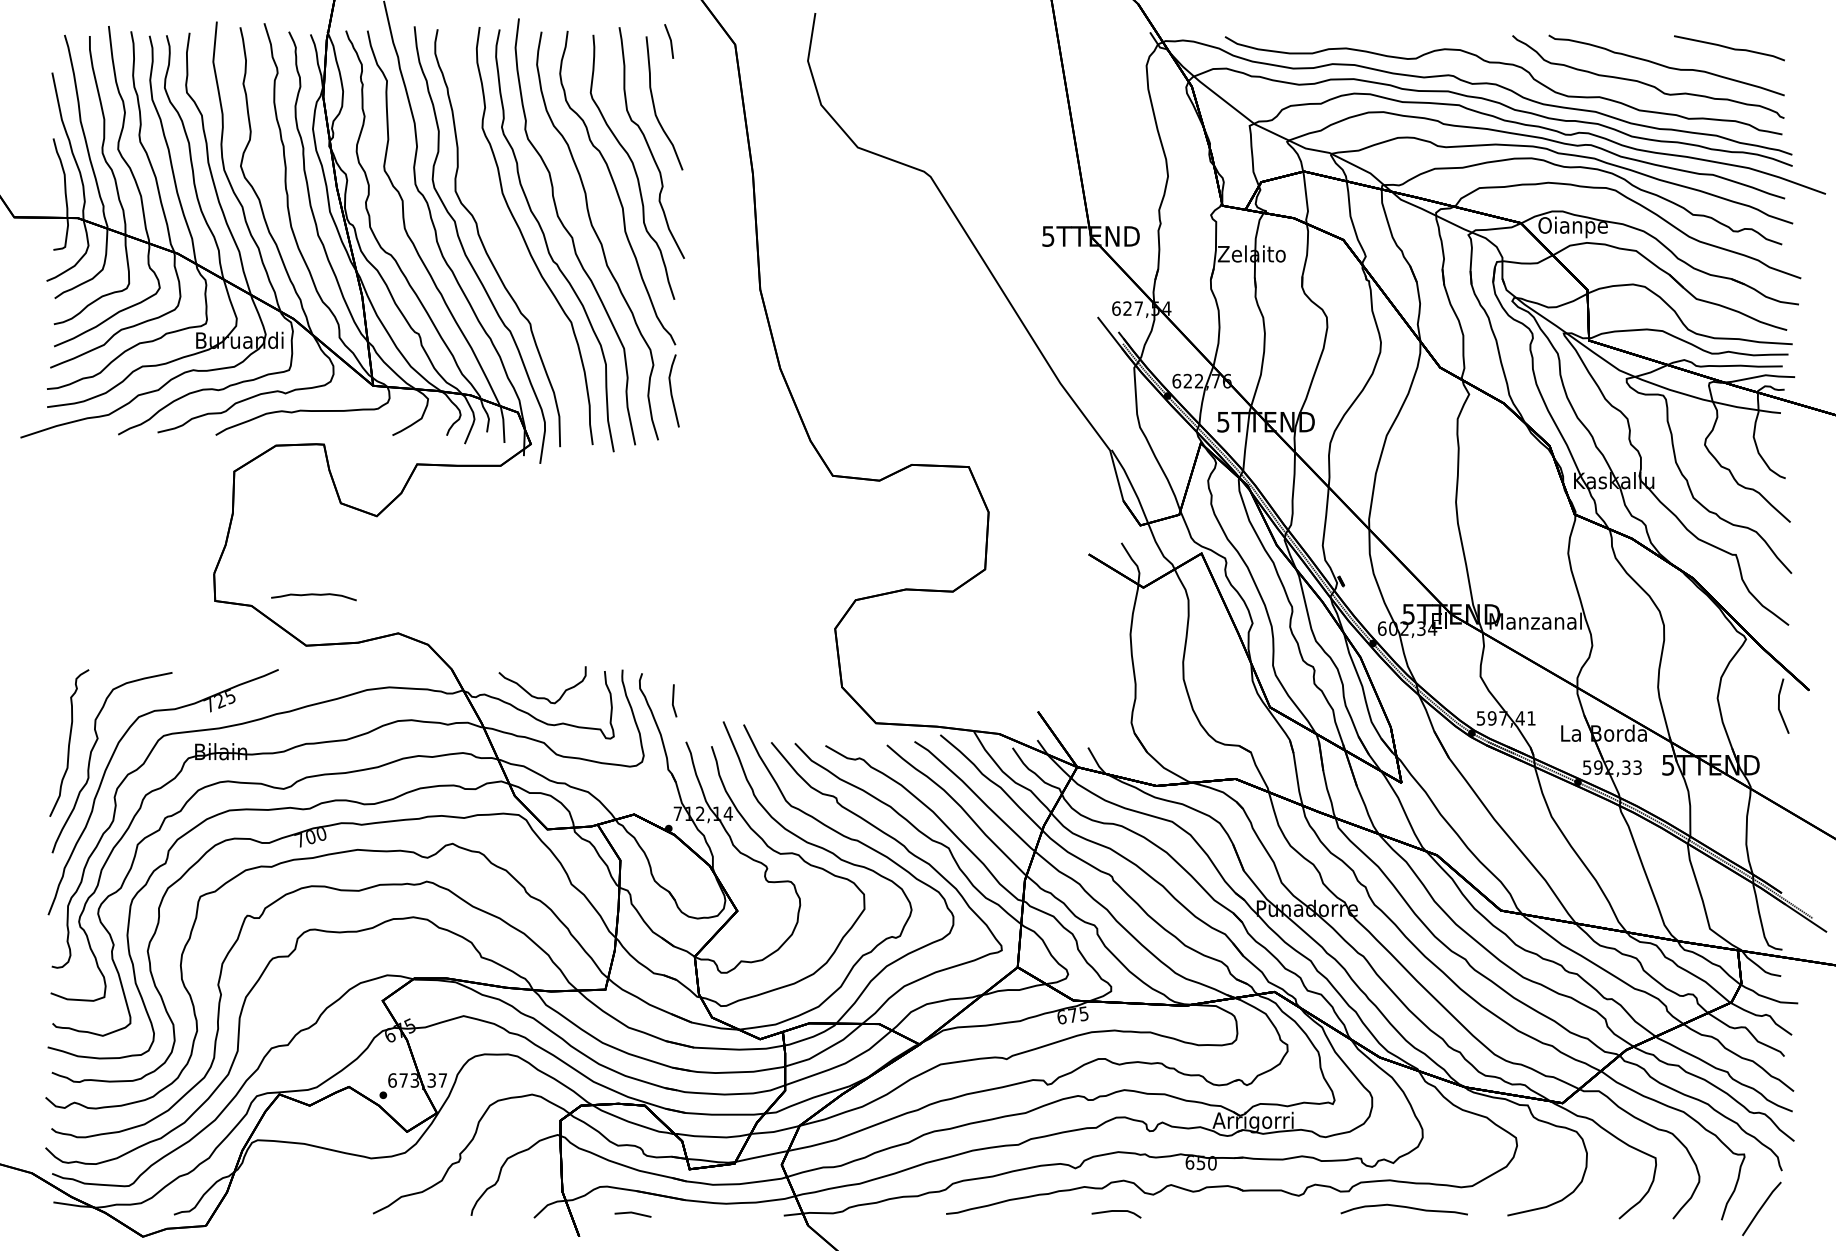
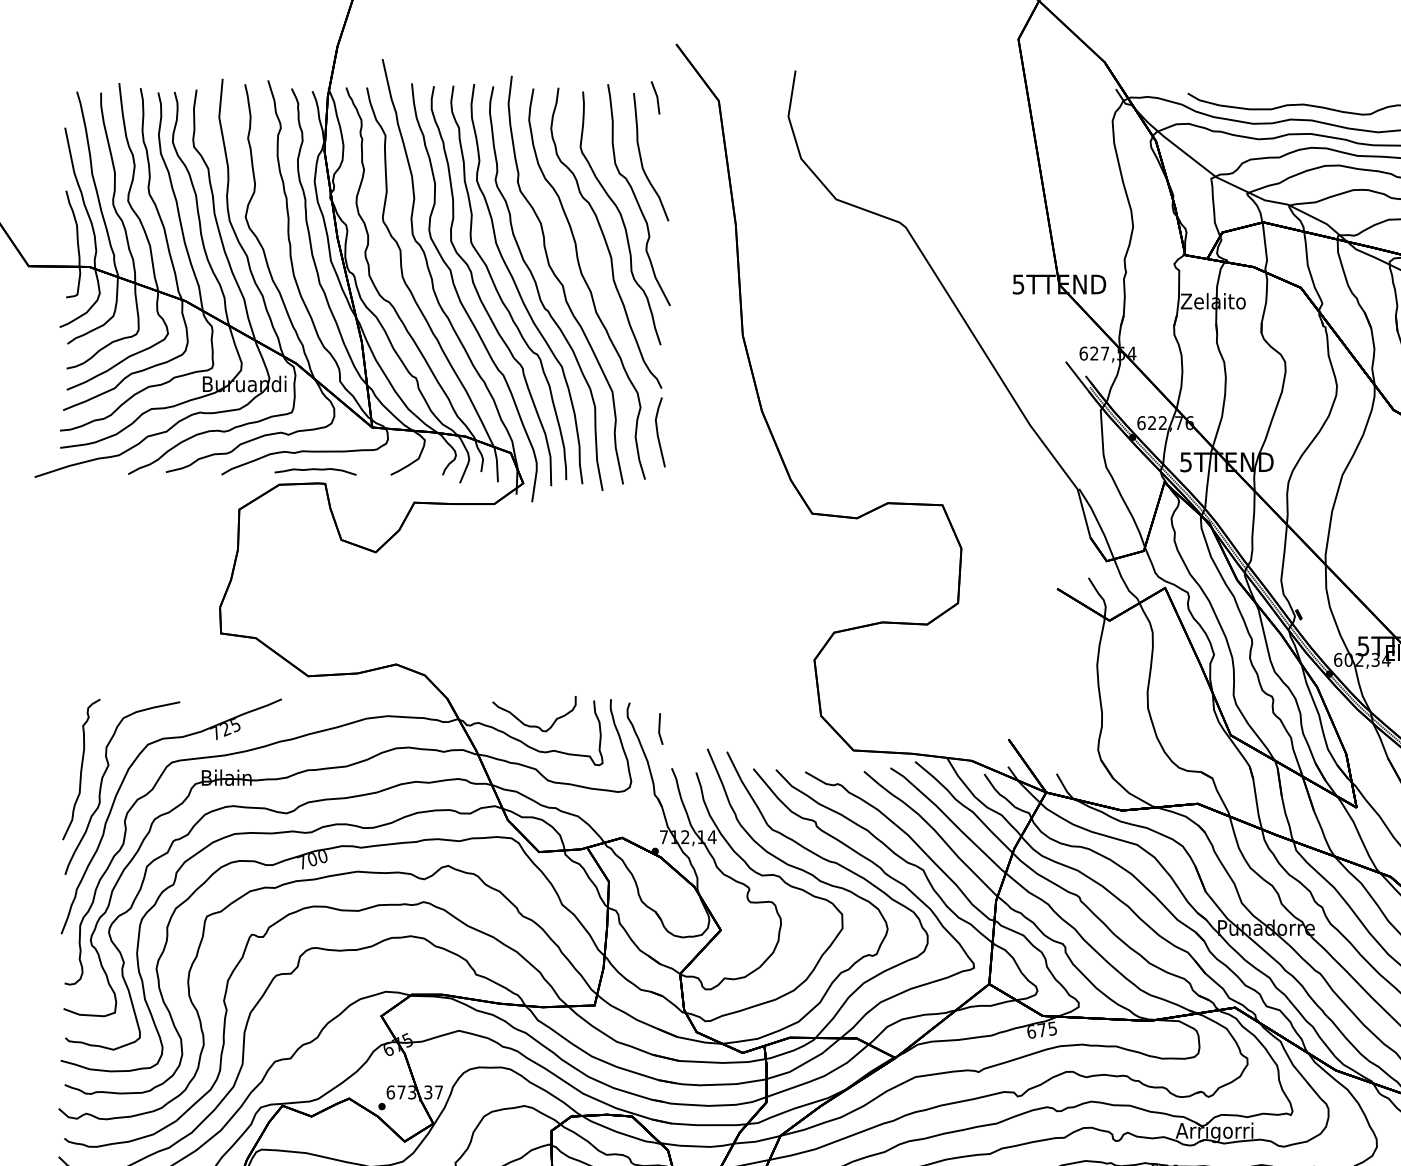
curve: (503, 240) -> (497, 288), added
curve: (313, 595) -> (315, 470), moved

